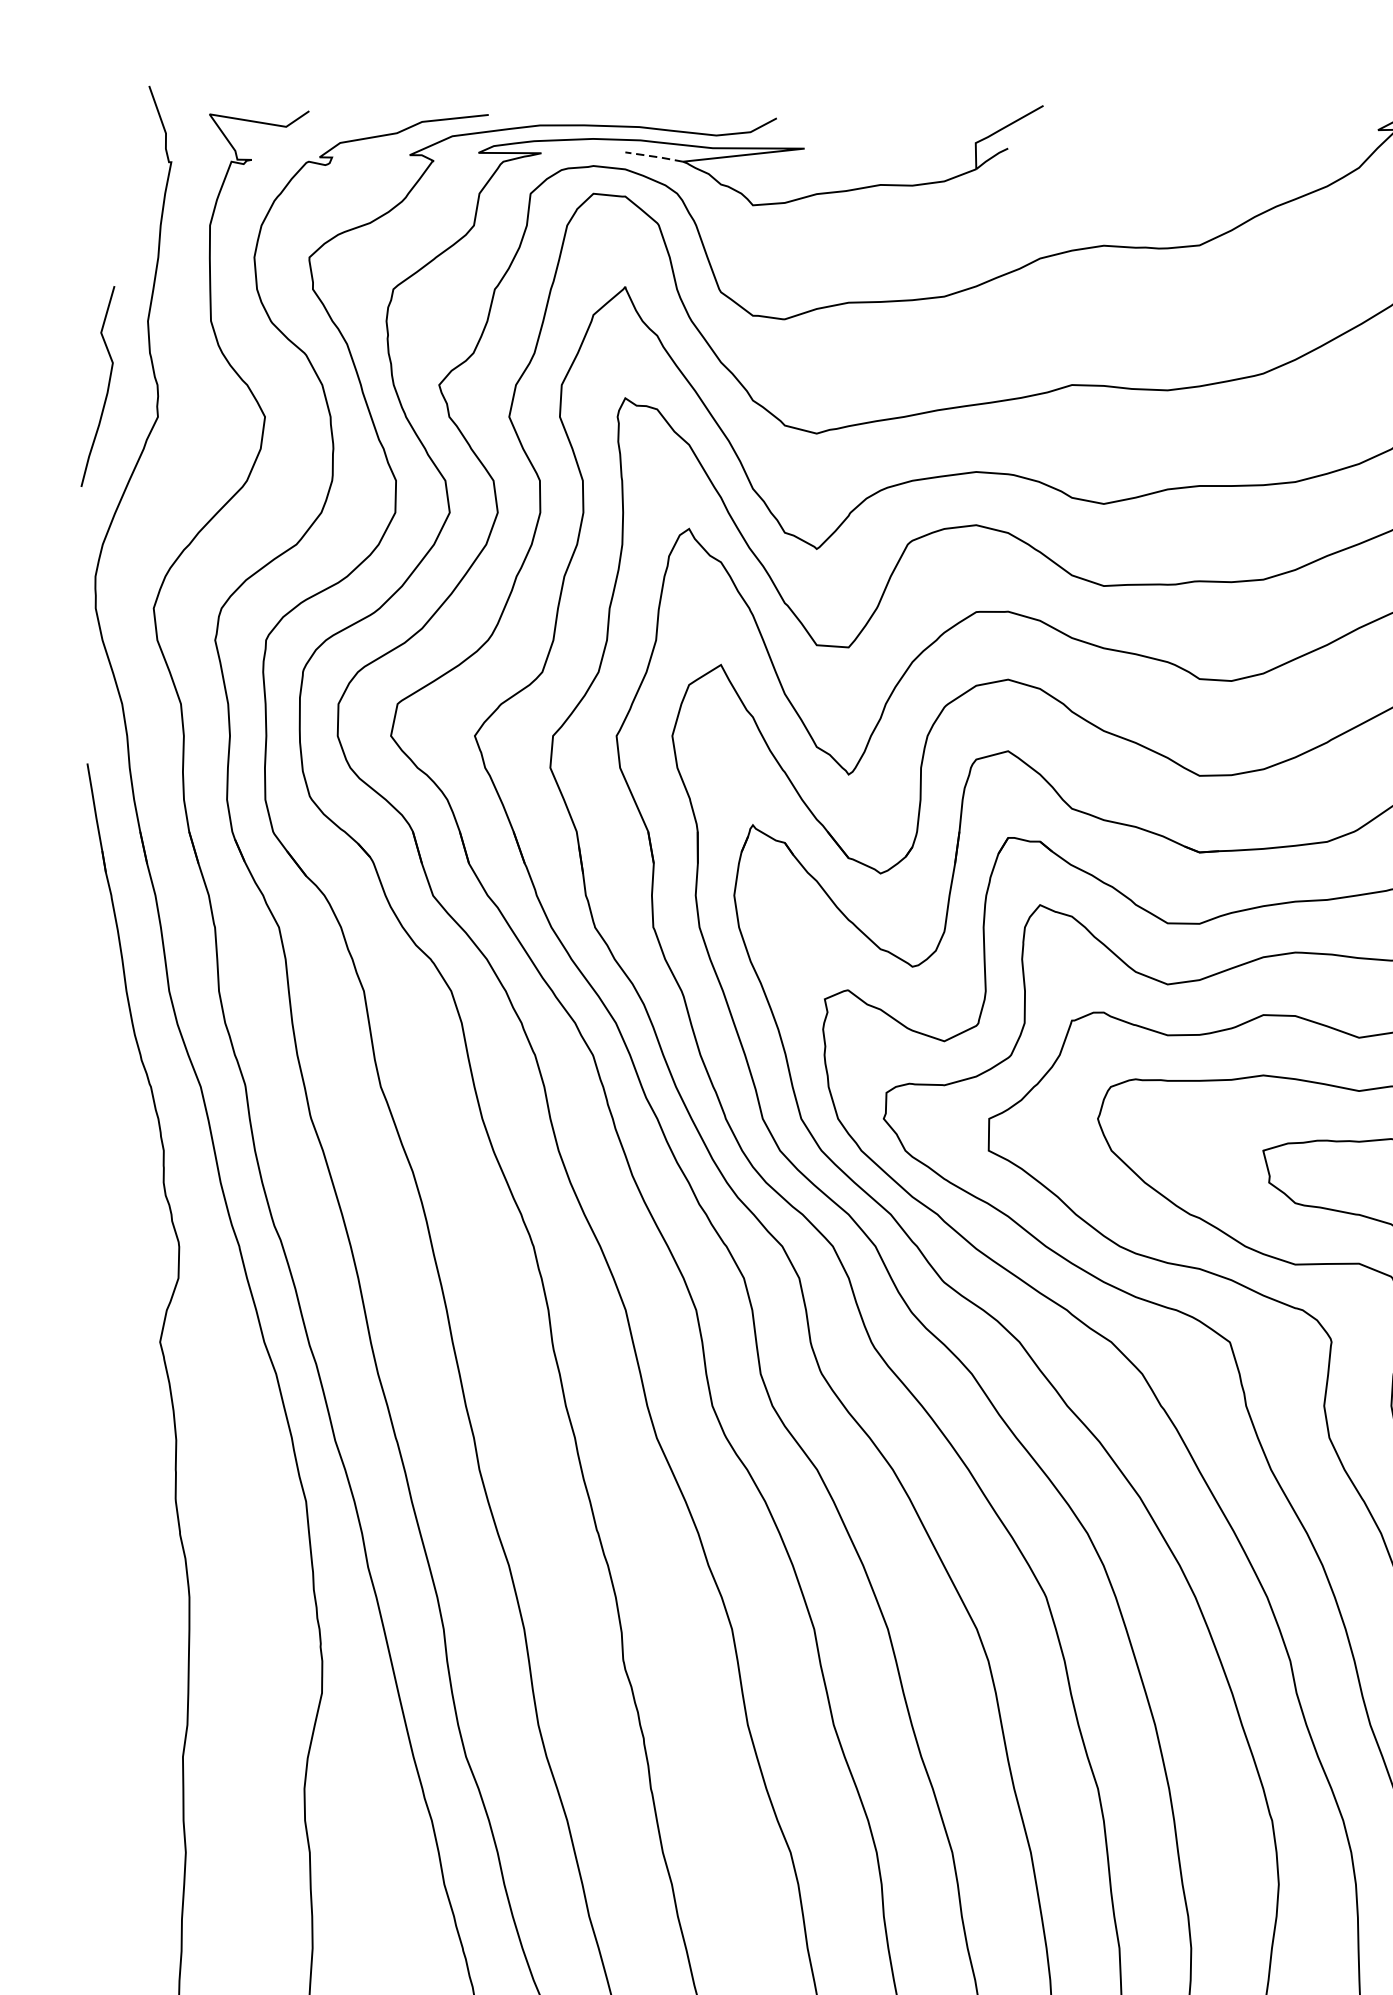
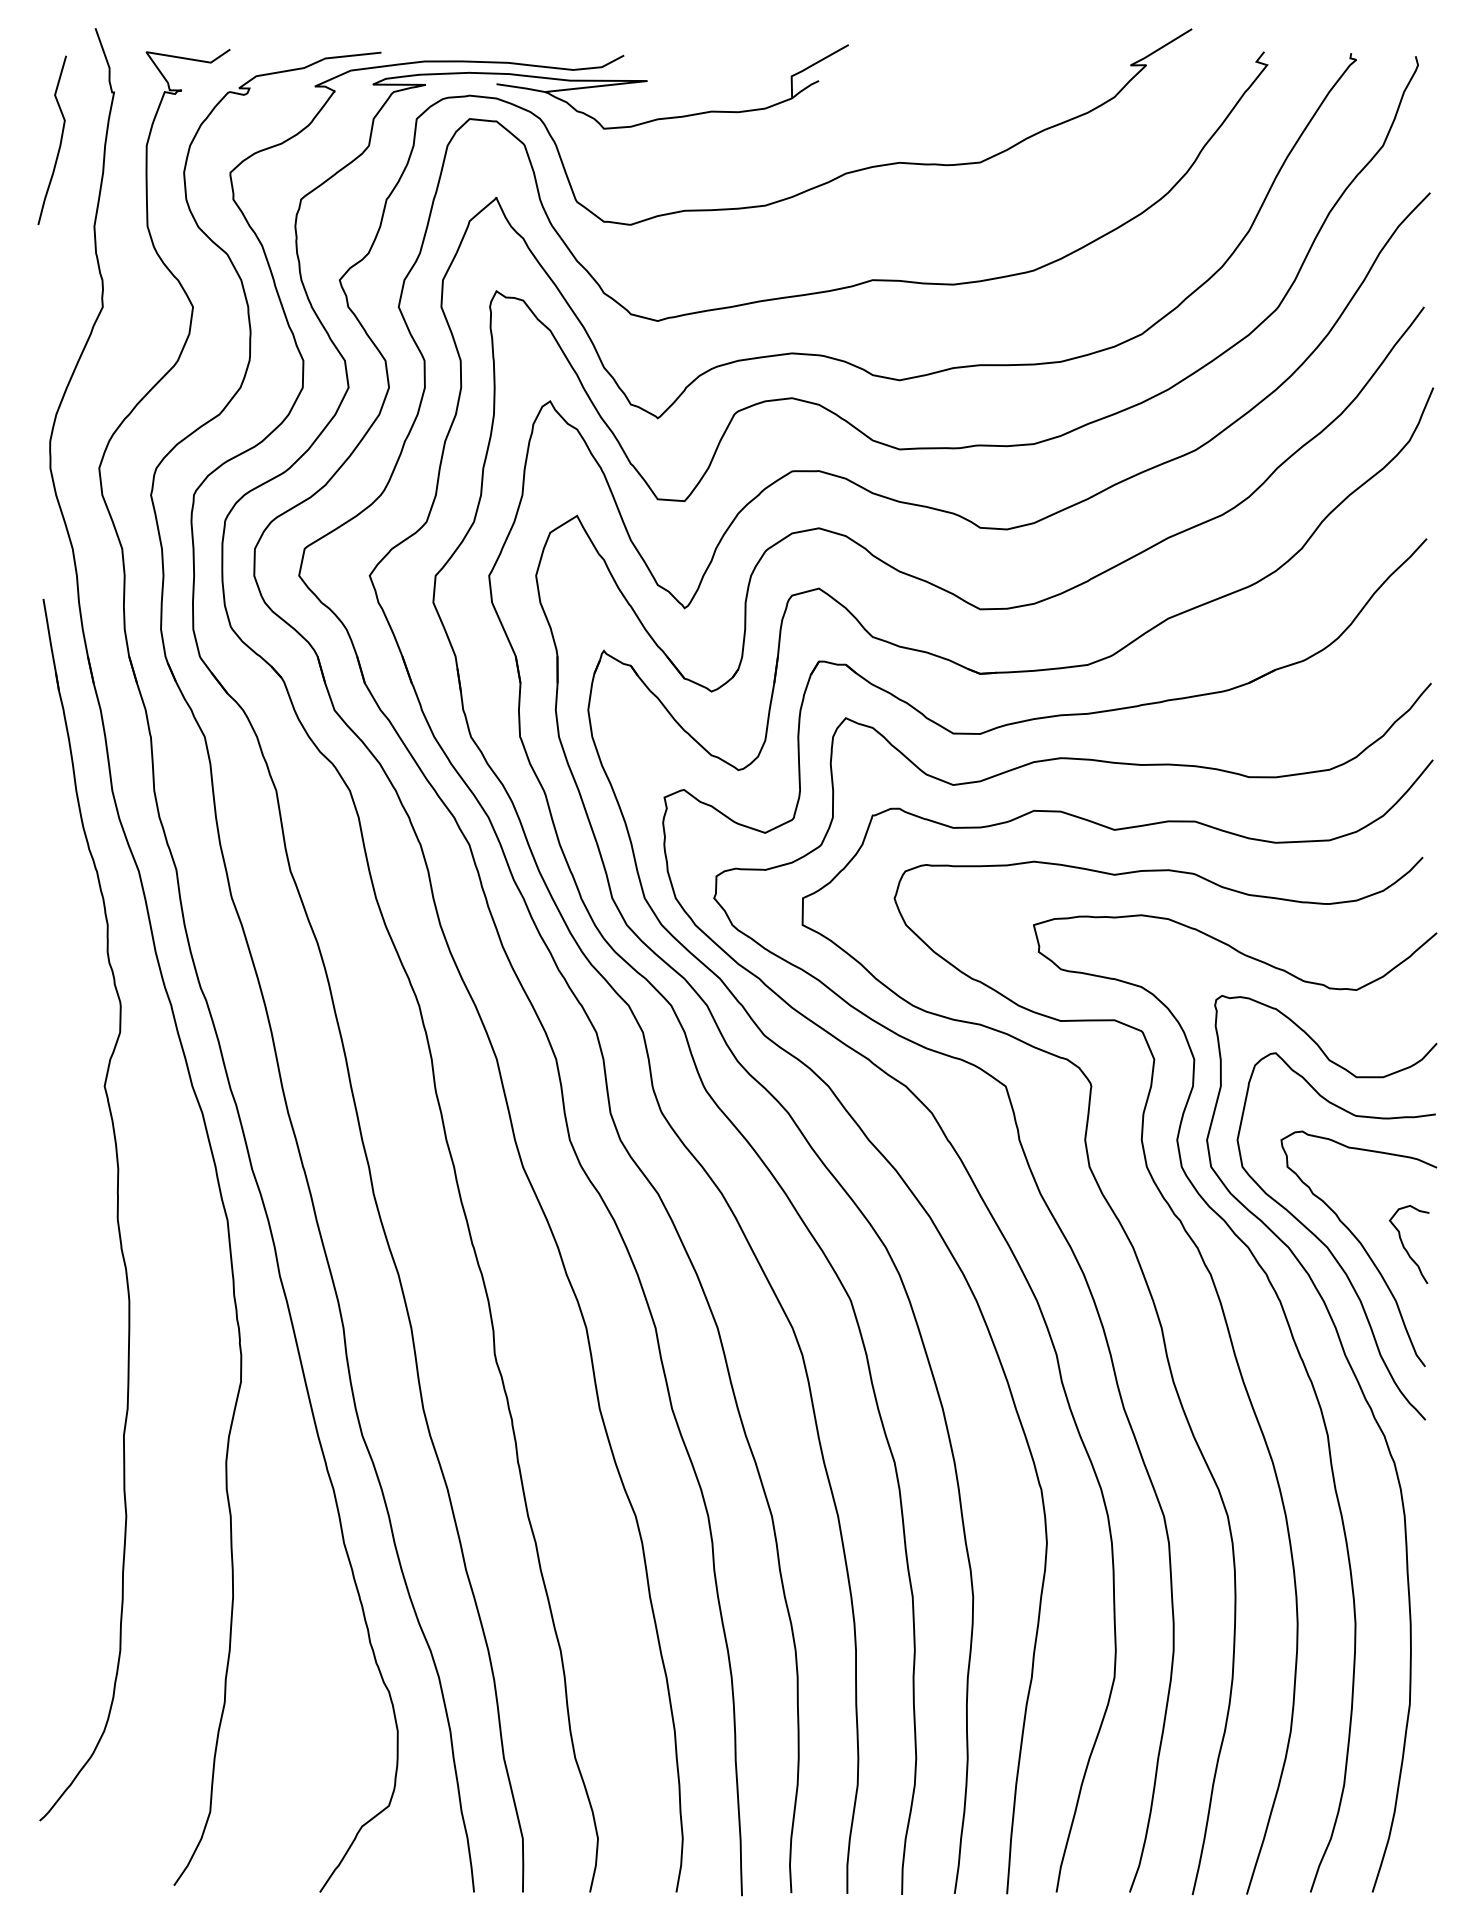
line: (653, 156) -> (520, 87), dashed -> solid
curve: (106, 390) -> (59, 143), moved

